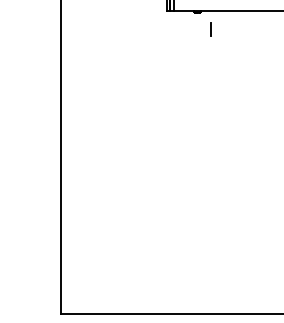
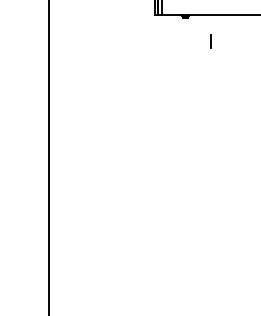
line: (210, 29) -> (210, 41), moved

